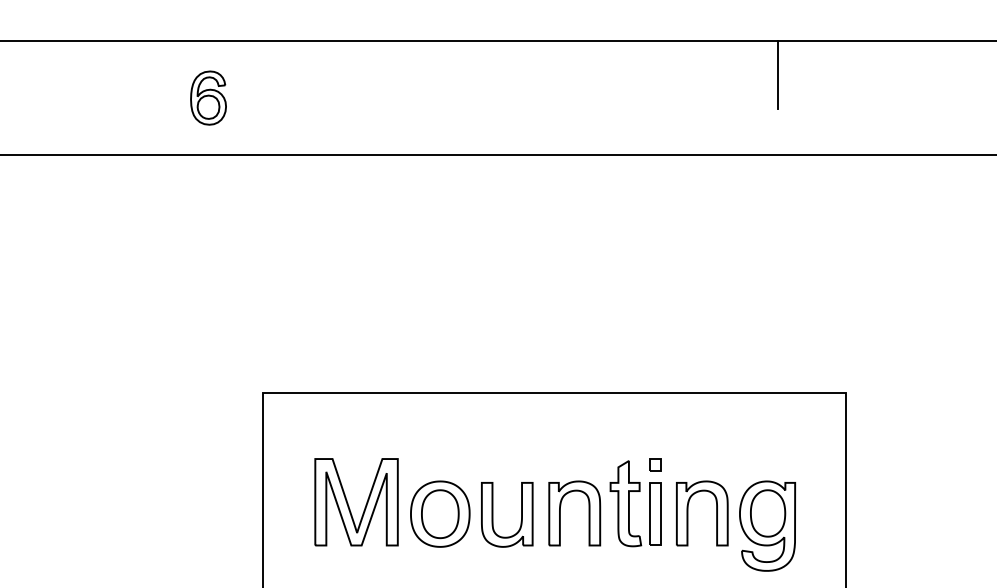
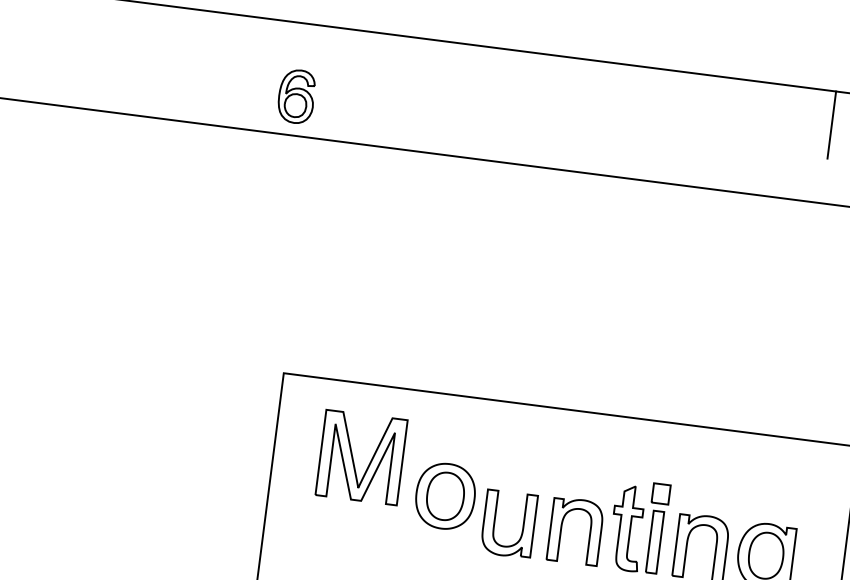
part: (208, 97) -> (296, 95), moved
part: (655, 464) -> (661, 493), size x1.6
part: (348, 503) -> (353, 457), moved
part: (440, 513) -> (445, 495), moved

